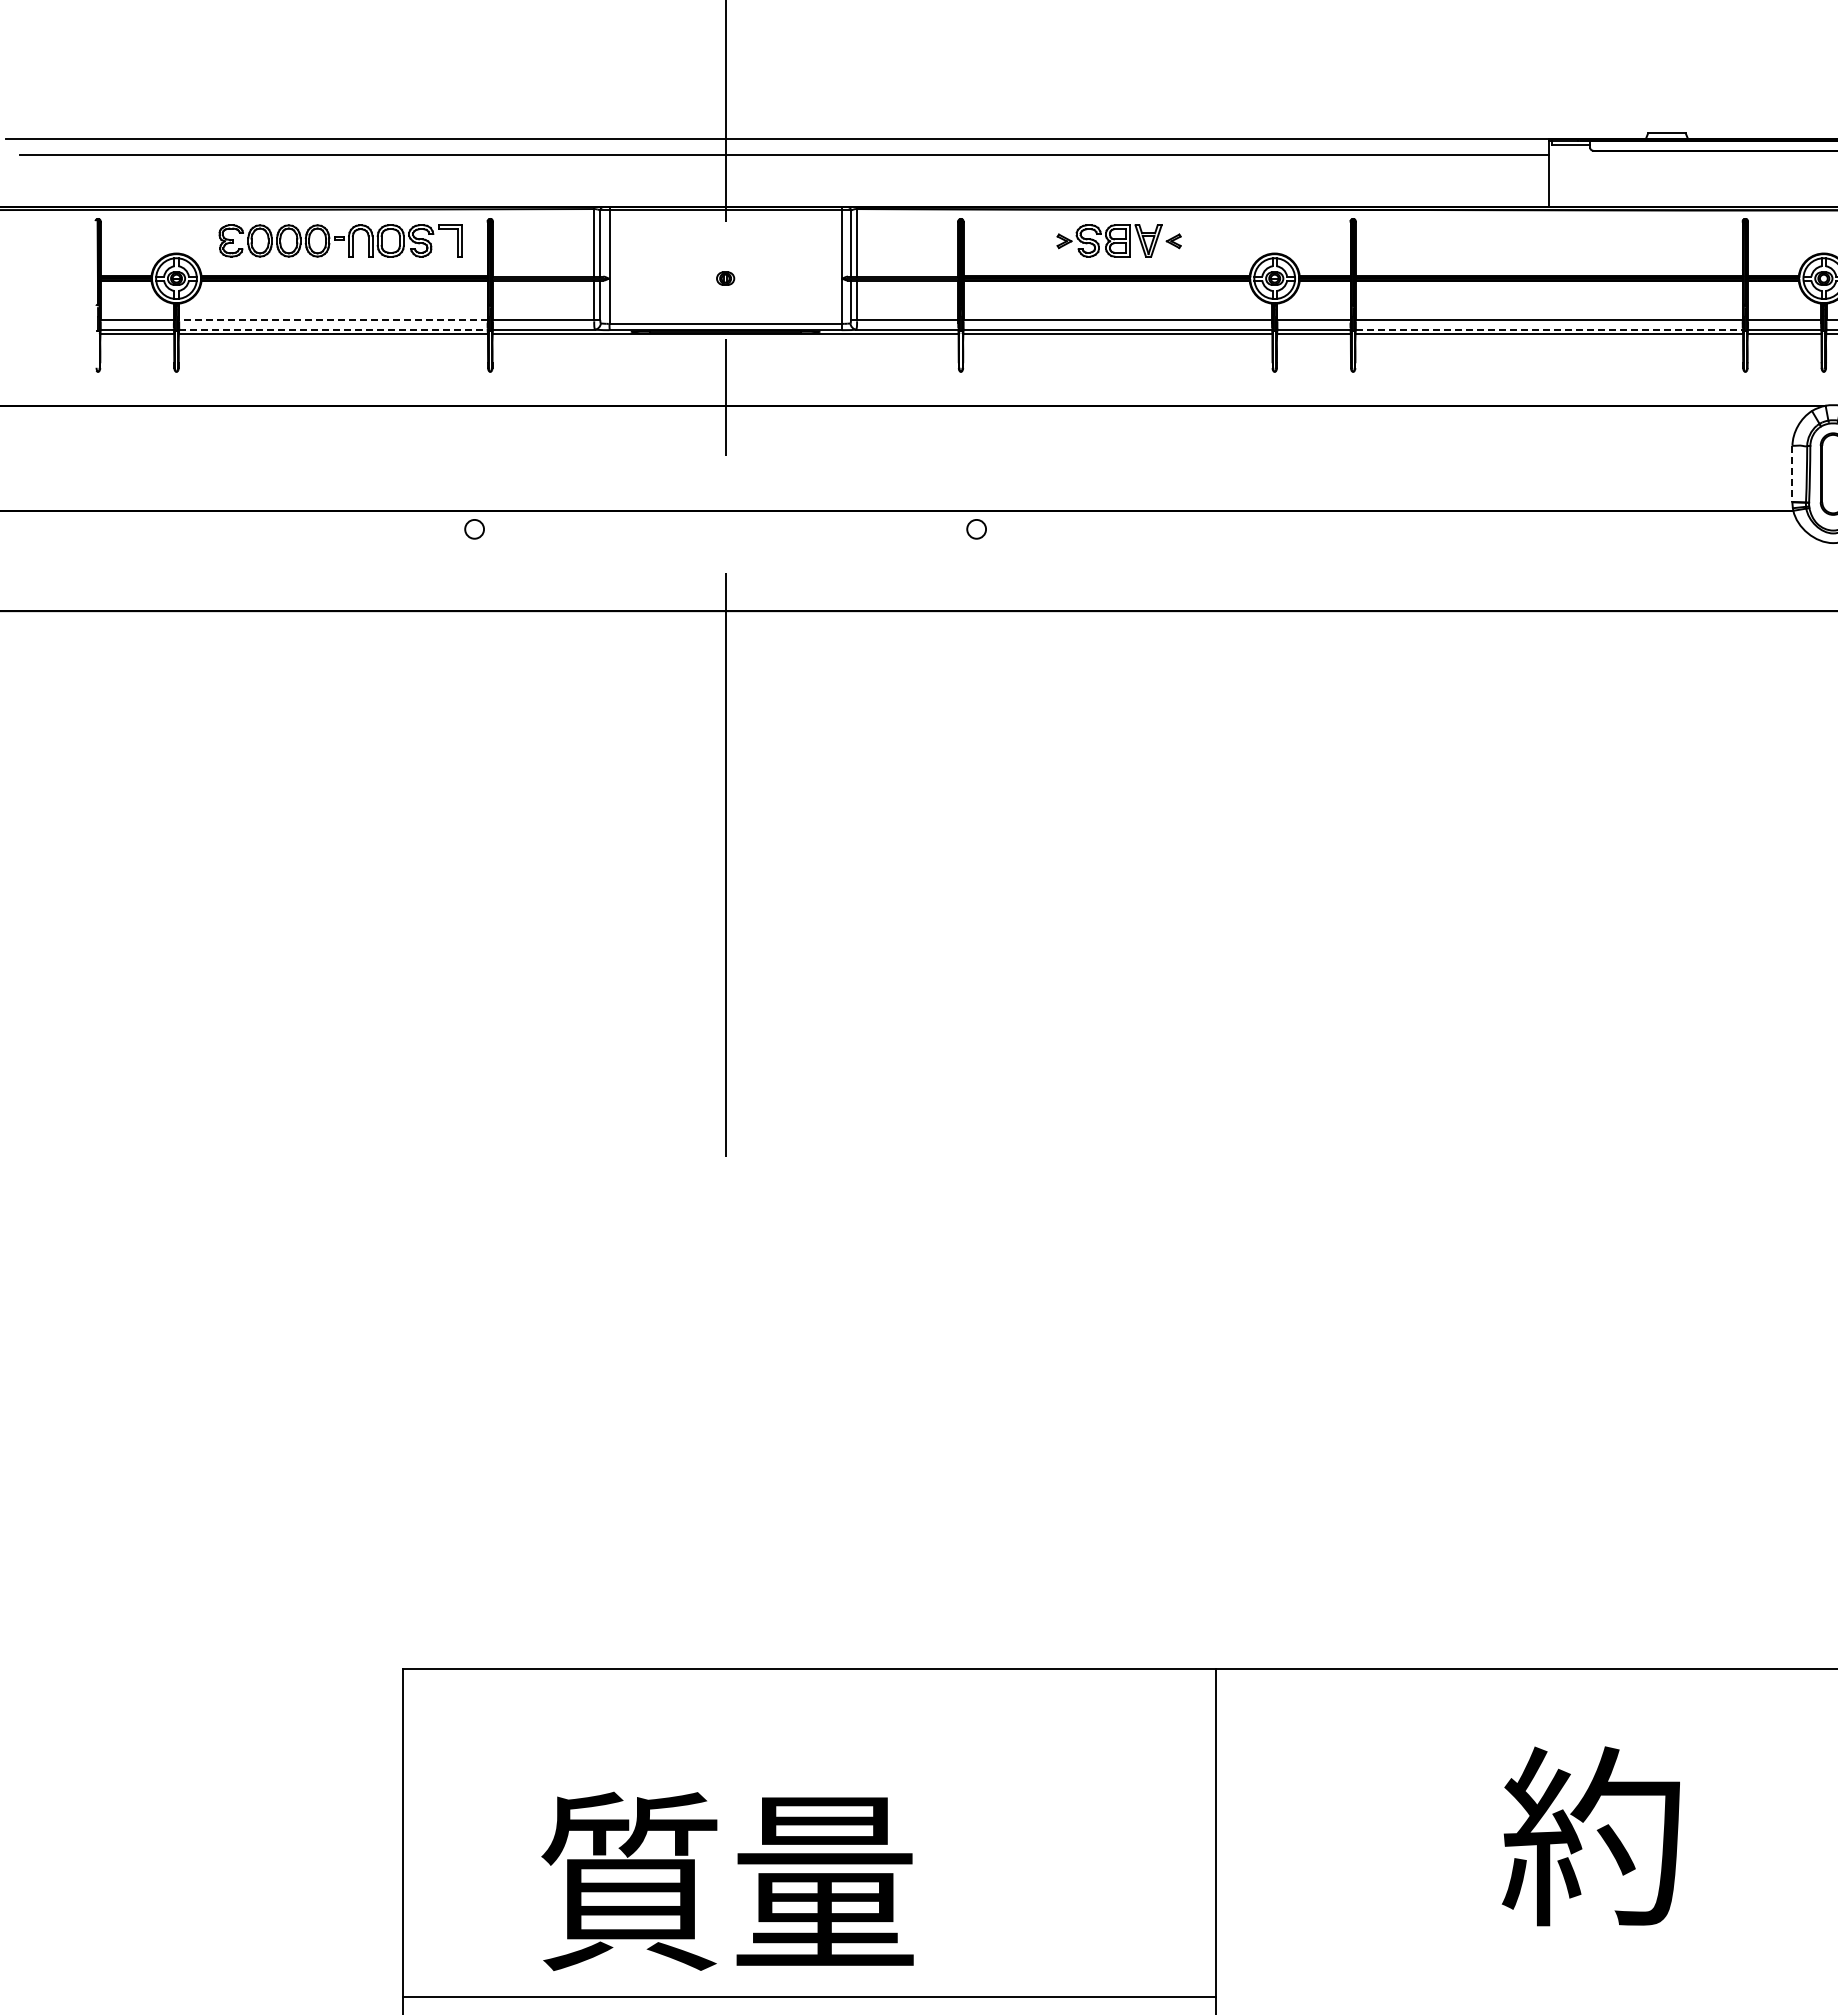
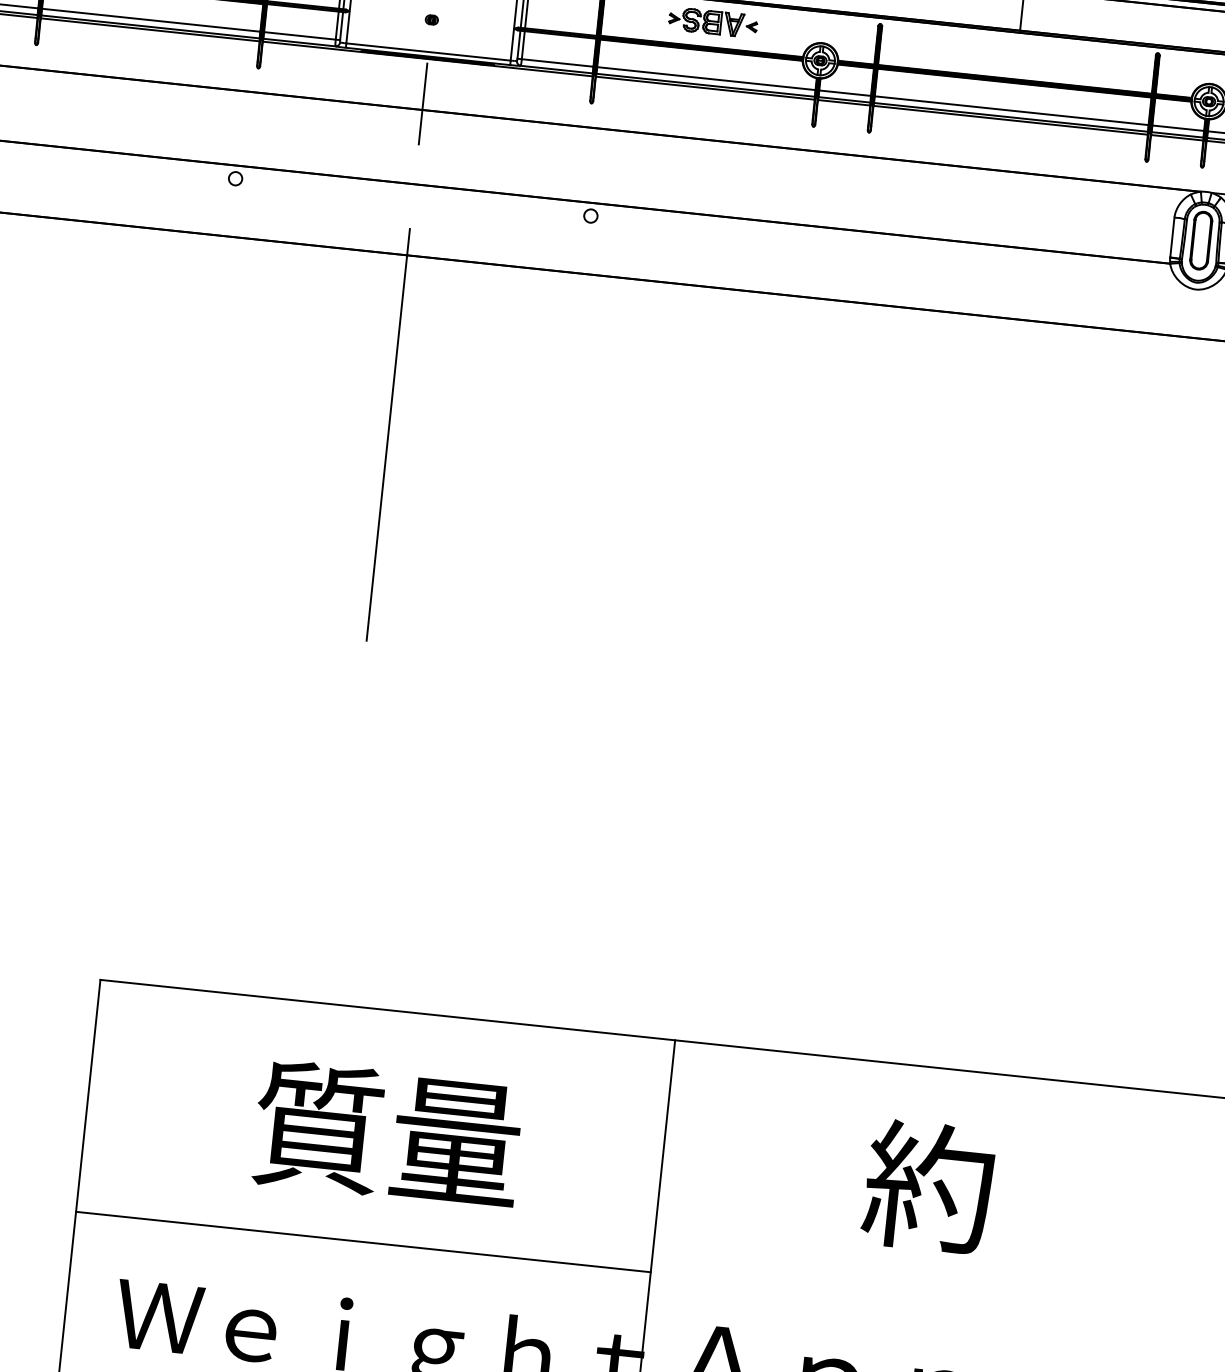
line: (332, 320) -> (150, 20), dashed -> solid
line: (333, 329) -> (150, 26), dashed -> solid
line: (1549, 329) -> (1011, 117), dashed -> solid
line: (1792, 474) -> (1172, 237), dashed -> solid
text: (727, 1880) -> (387, 1133), moved

